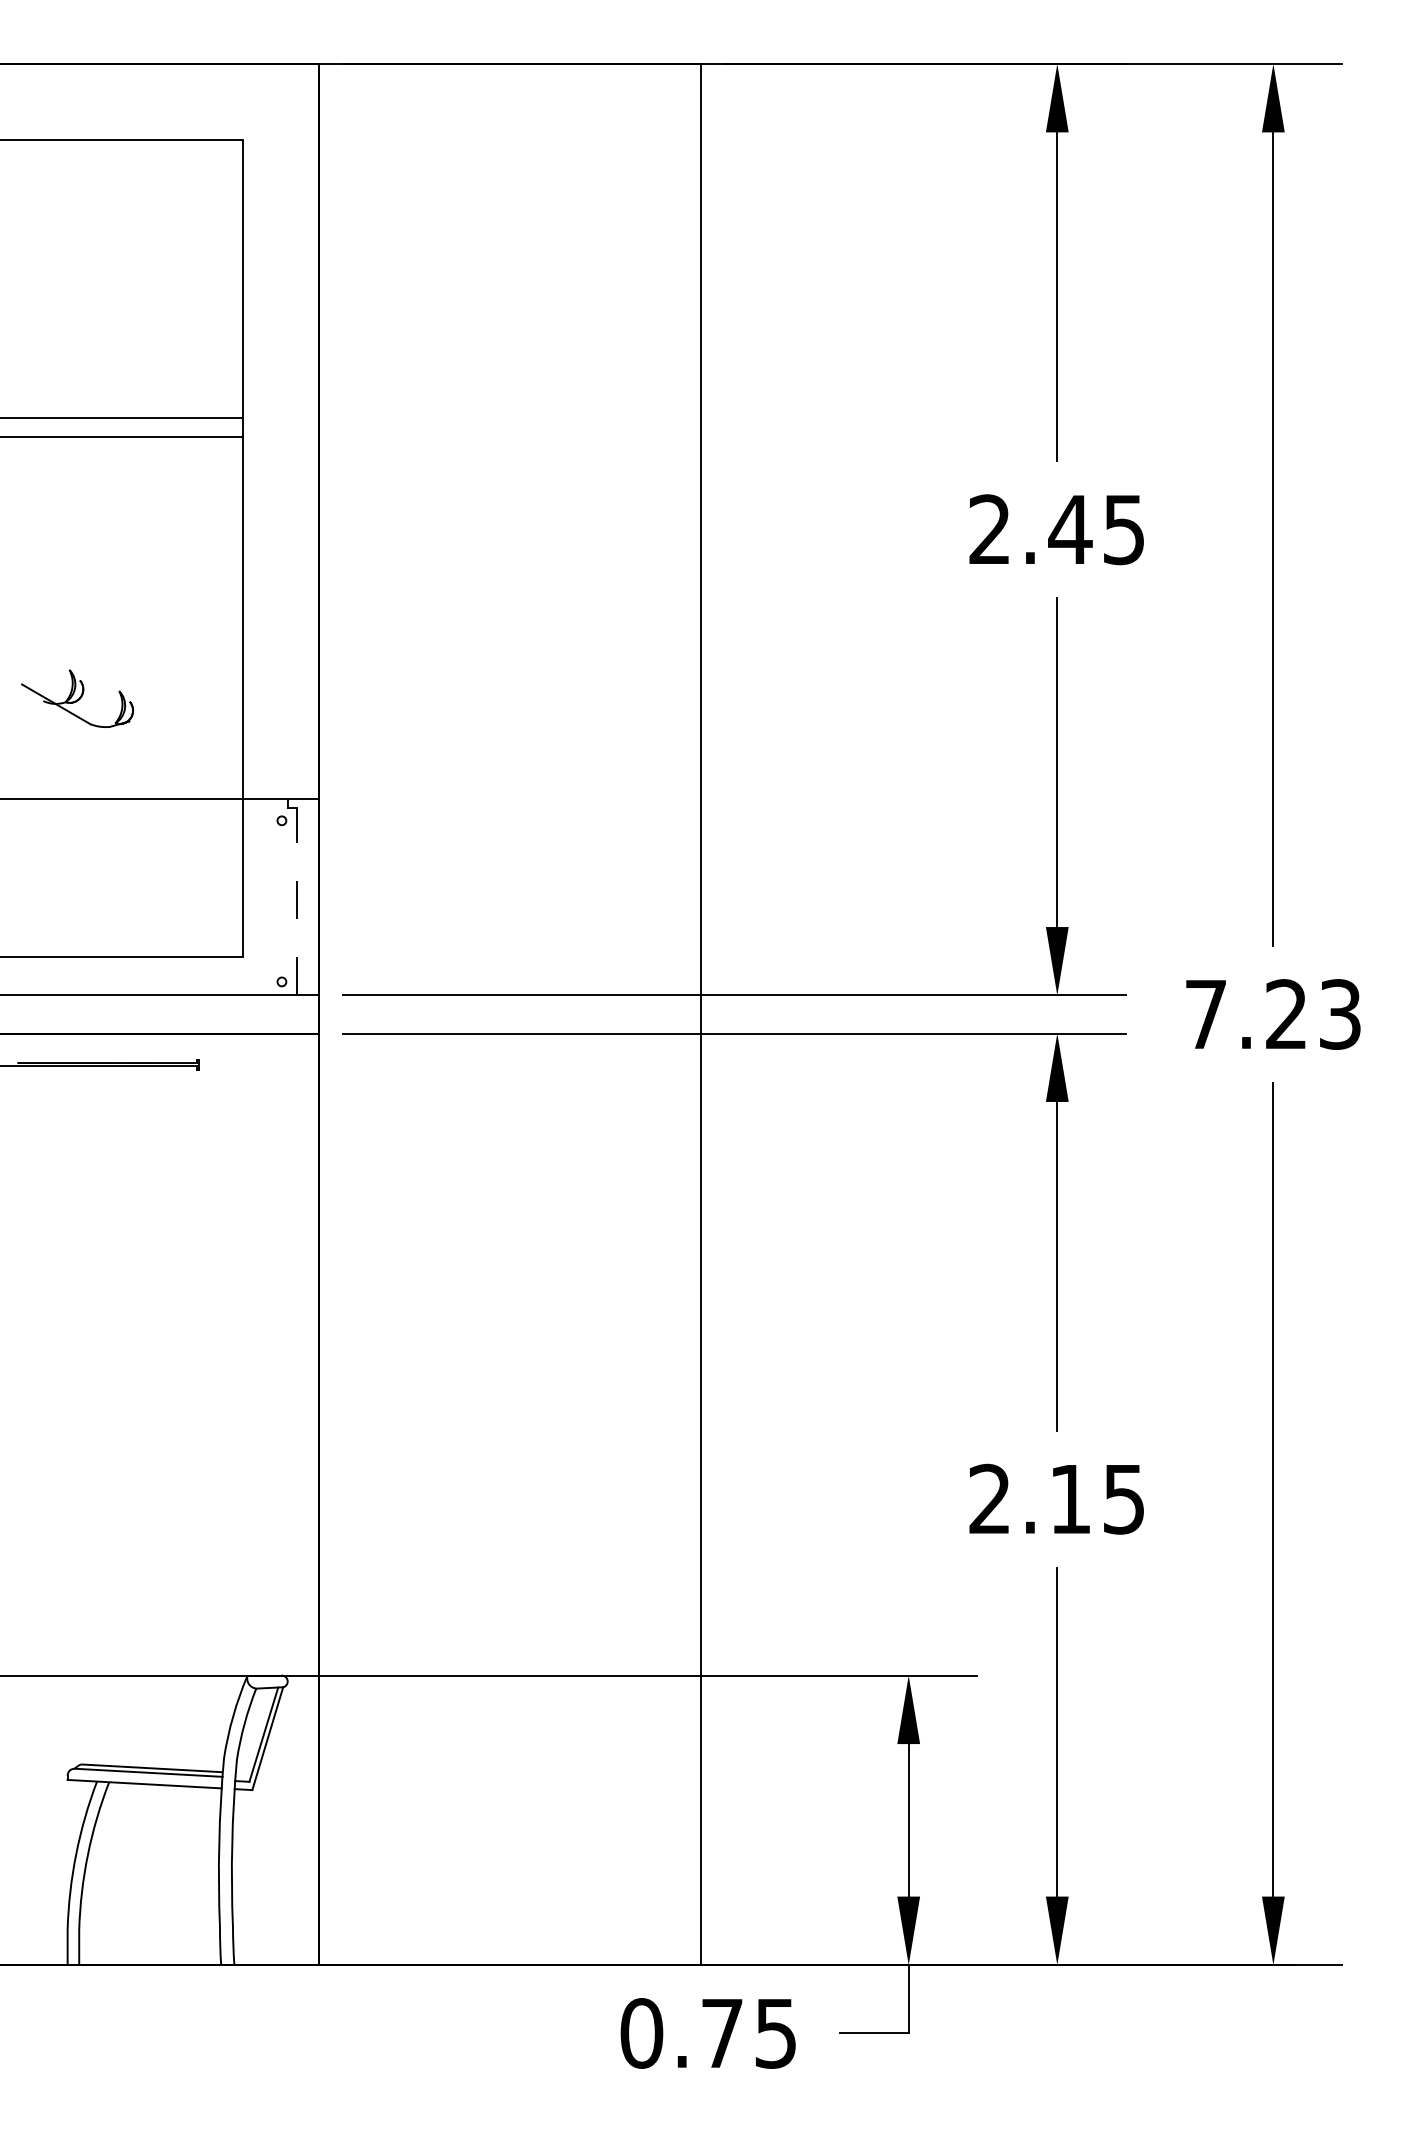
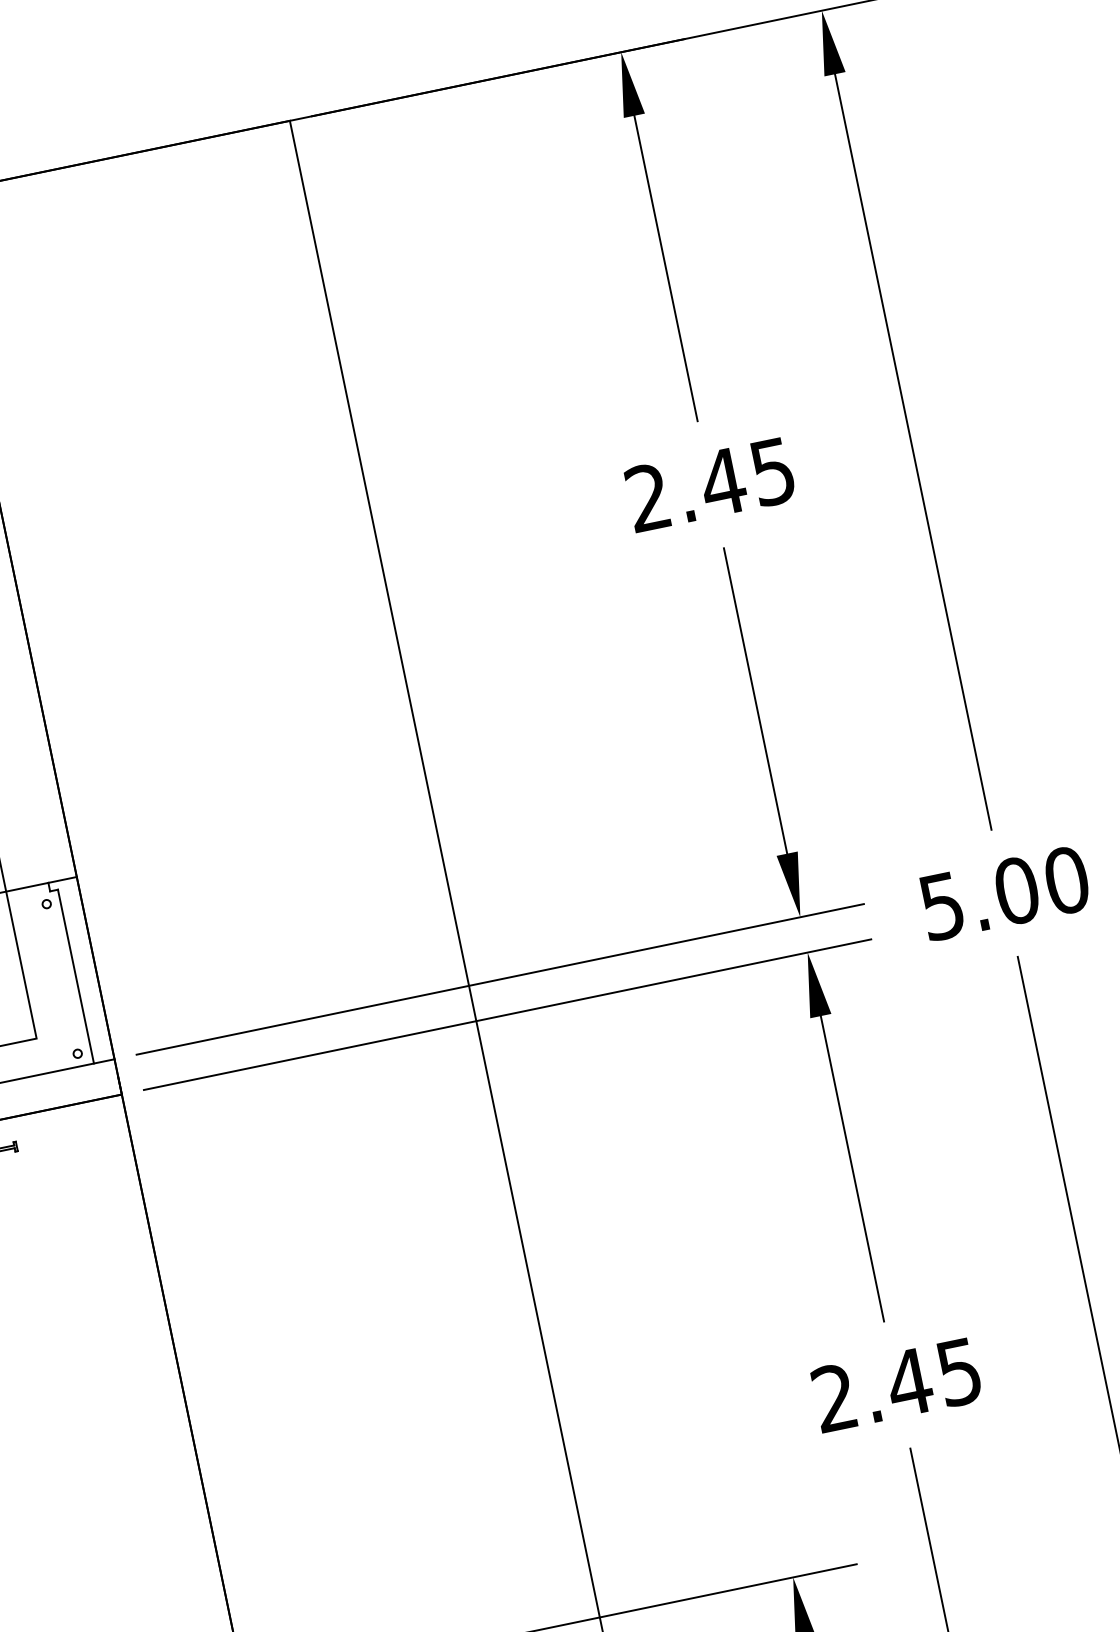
line: (296, 901) -> (75, 976), dashed -> solid
text: (1273, 1014) -> (1004, 893), 7.23 -> 5.00
text: (1070, 1499) -> (909, 1382), 2.15 -> 2.45

